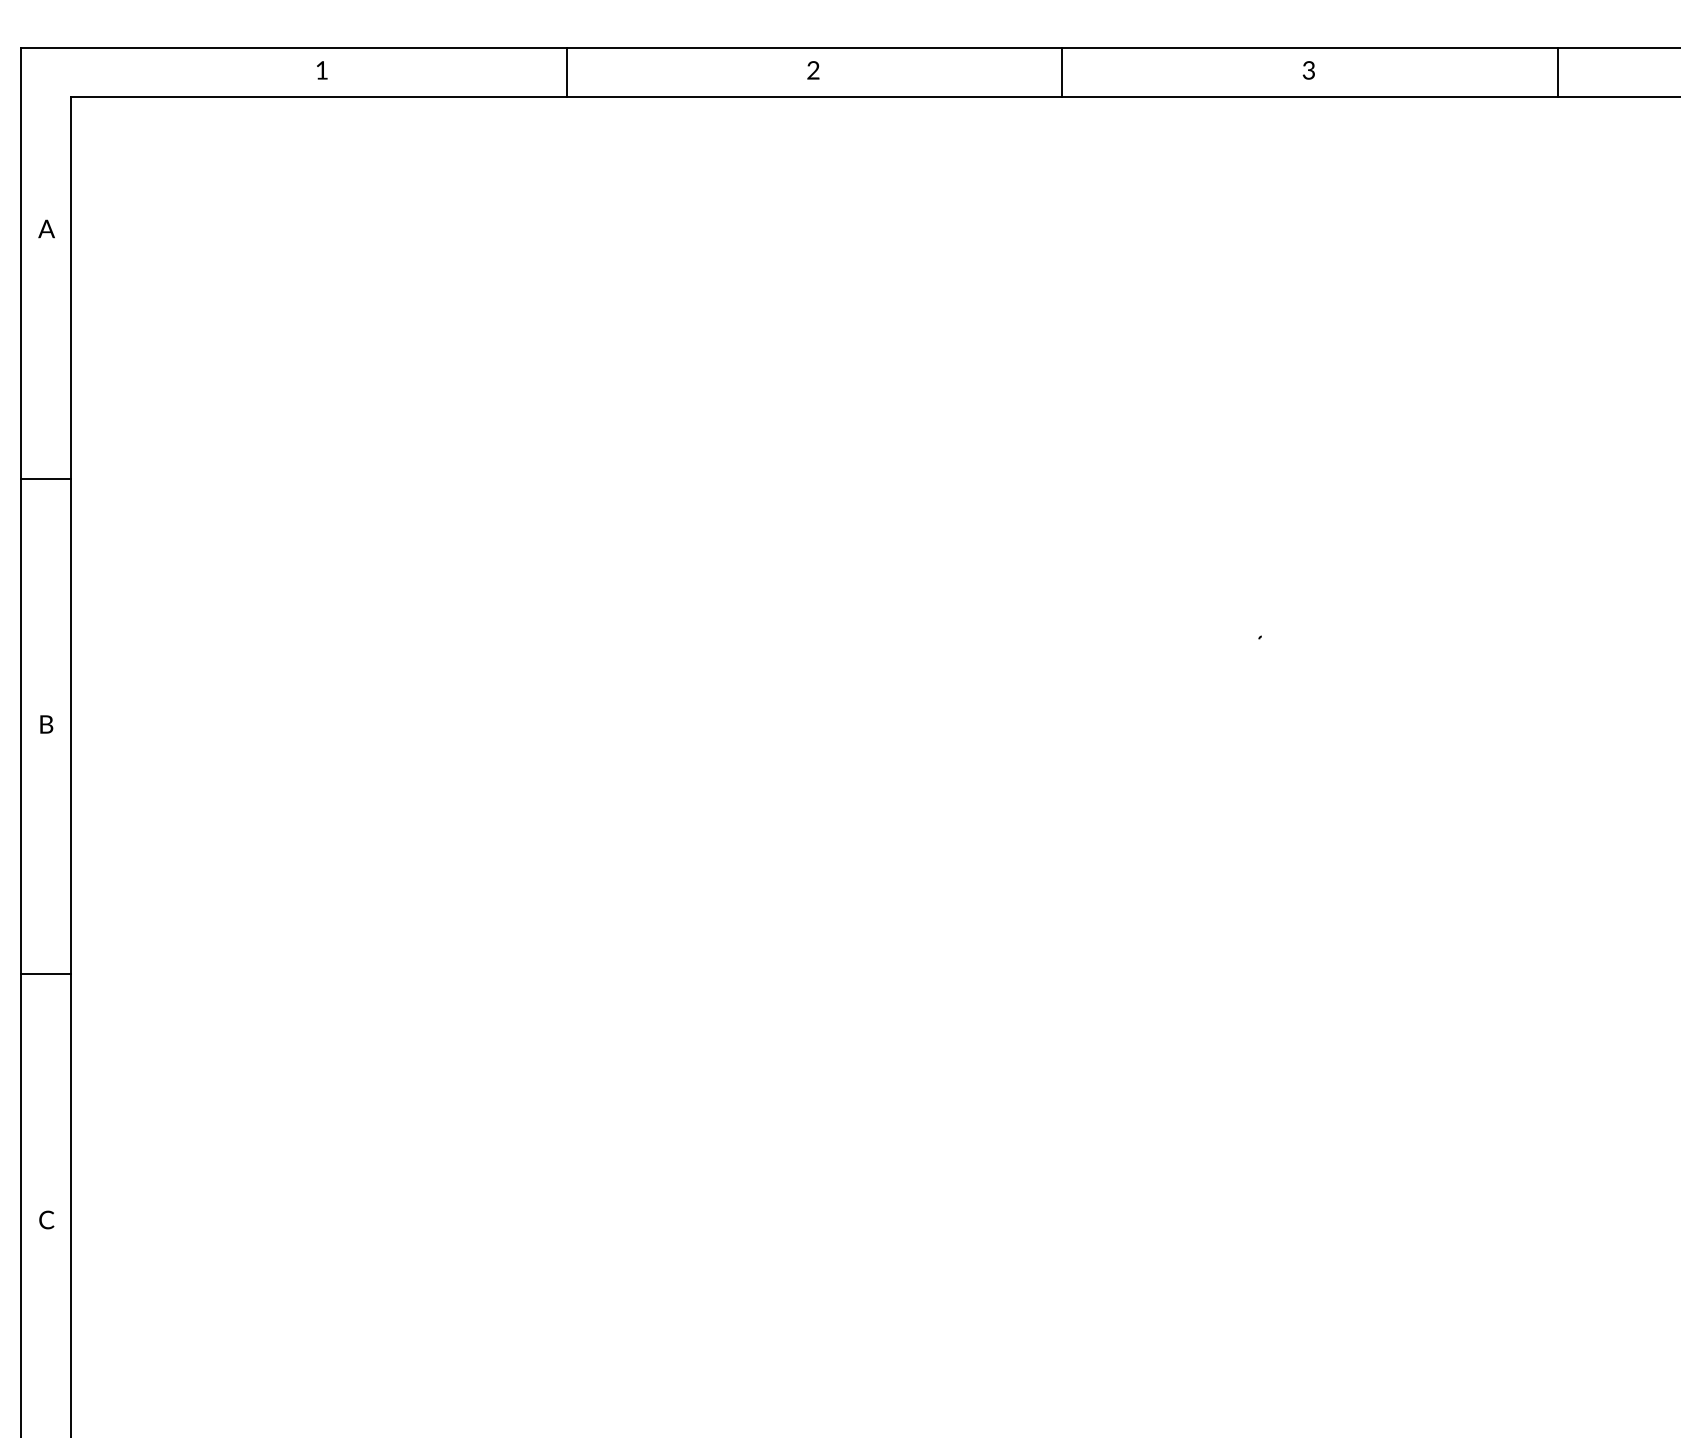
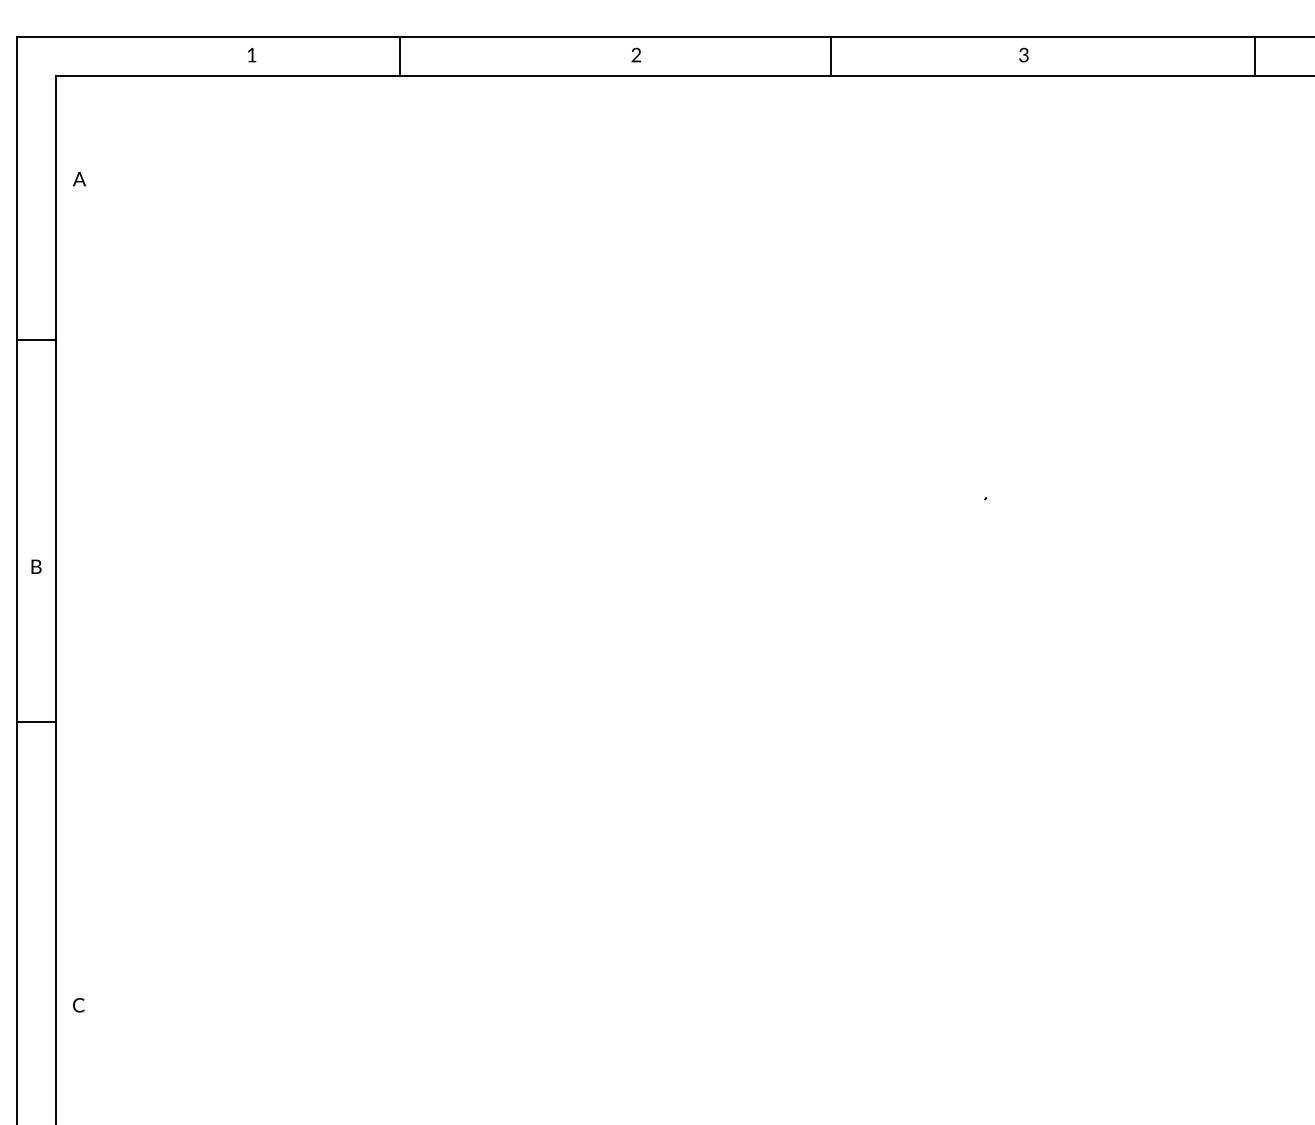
line: (566, 72) -> (400, 56), moved
line: (1557, 72) -> (1255, 56), moved
text: (46, 228) -> (79, 178), moved
line: (46, 478) -> (36, 339), moved
line: (46, 974) -> (36, 722), moved
text: (46, 1219) -> (78, 1004), moved

